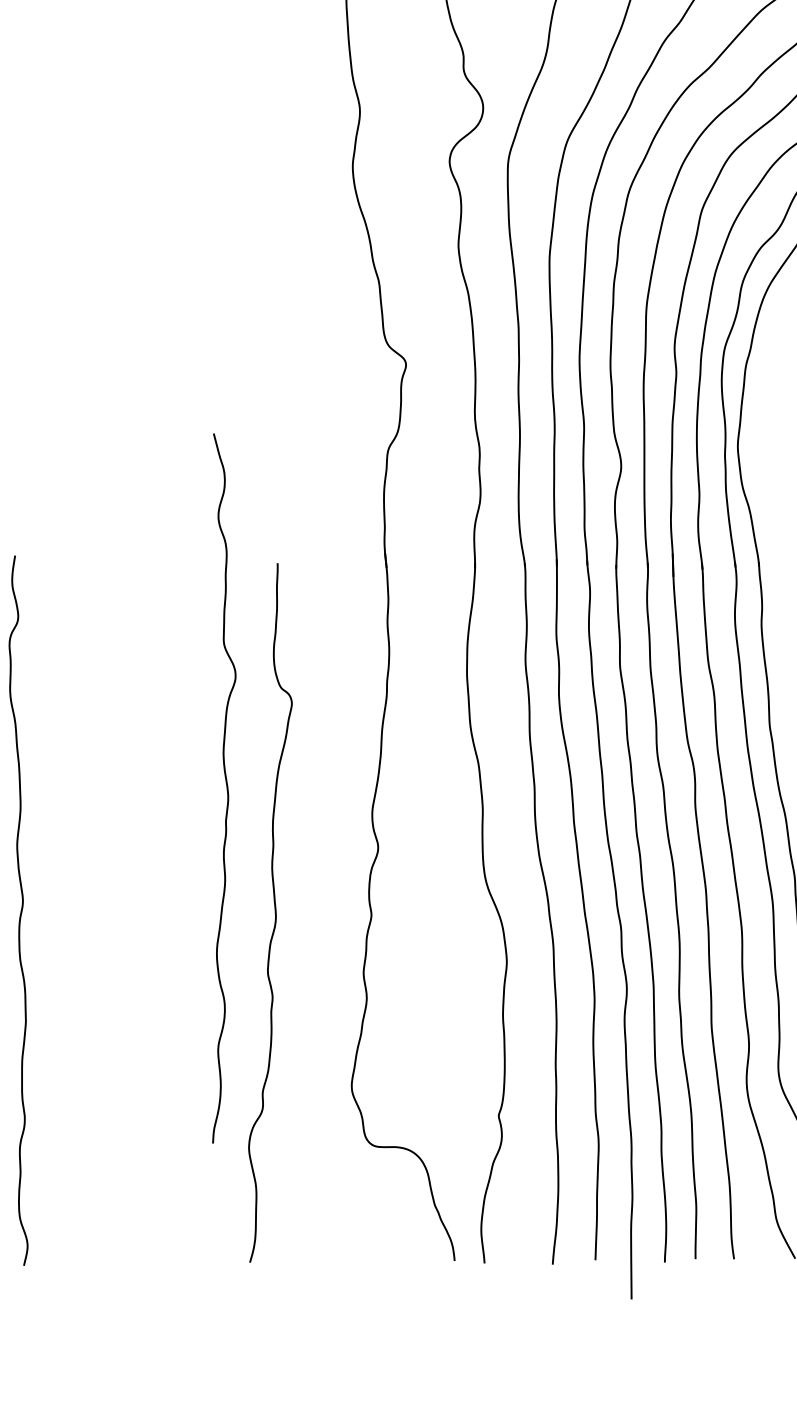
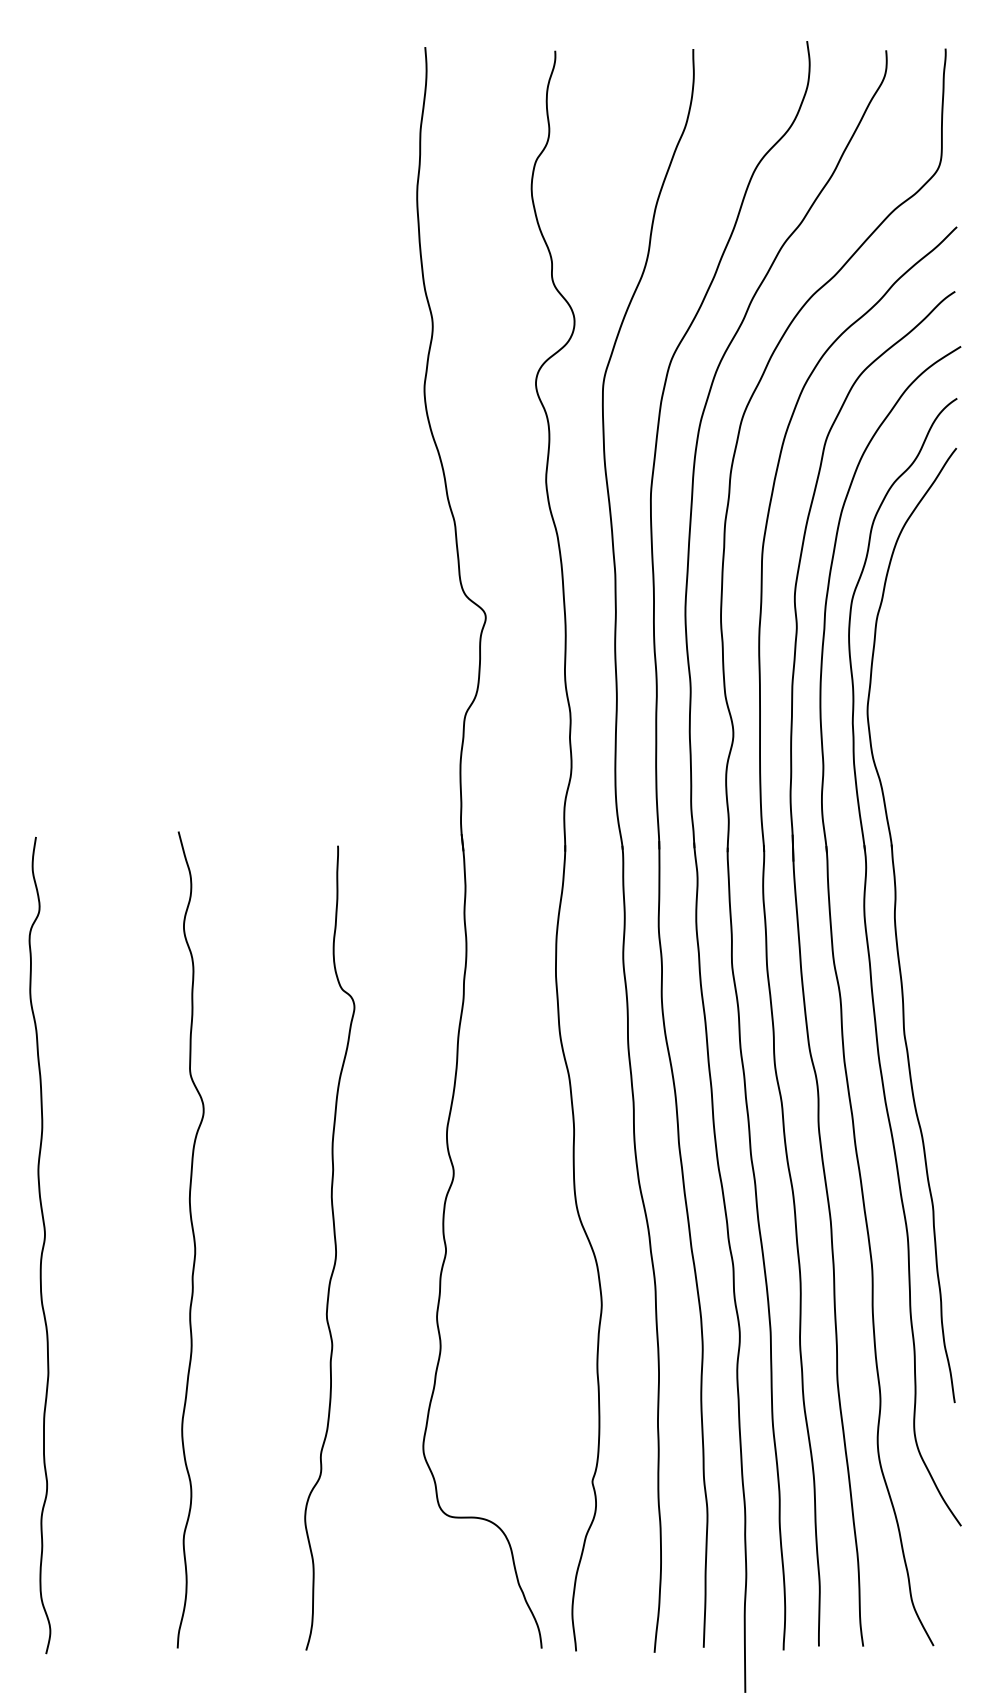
curve: (226, 788) -> (193, 1239), moved

